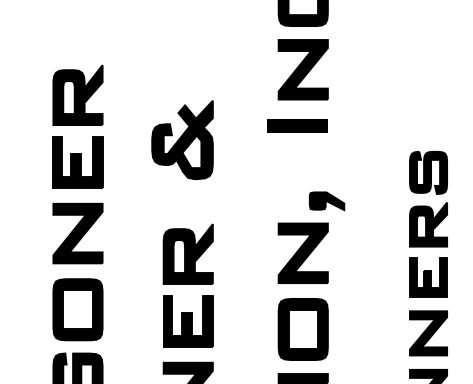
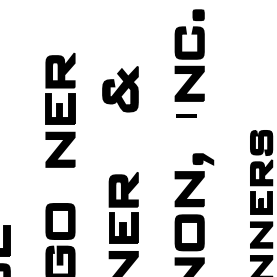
part: (297, 124) -> (186, 115), size x0.6
part: (182, 140) -> (120, 89), moved
part: (77, 163) -> (60, 109), moved

